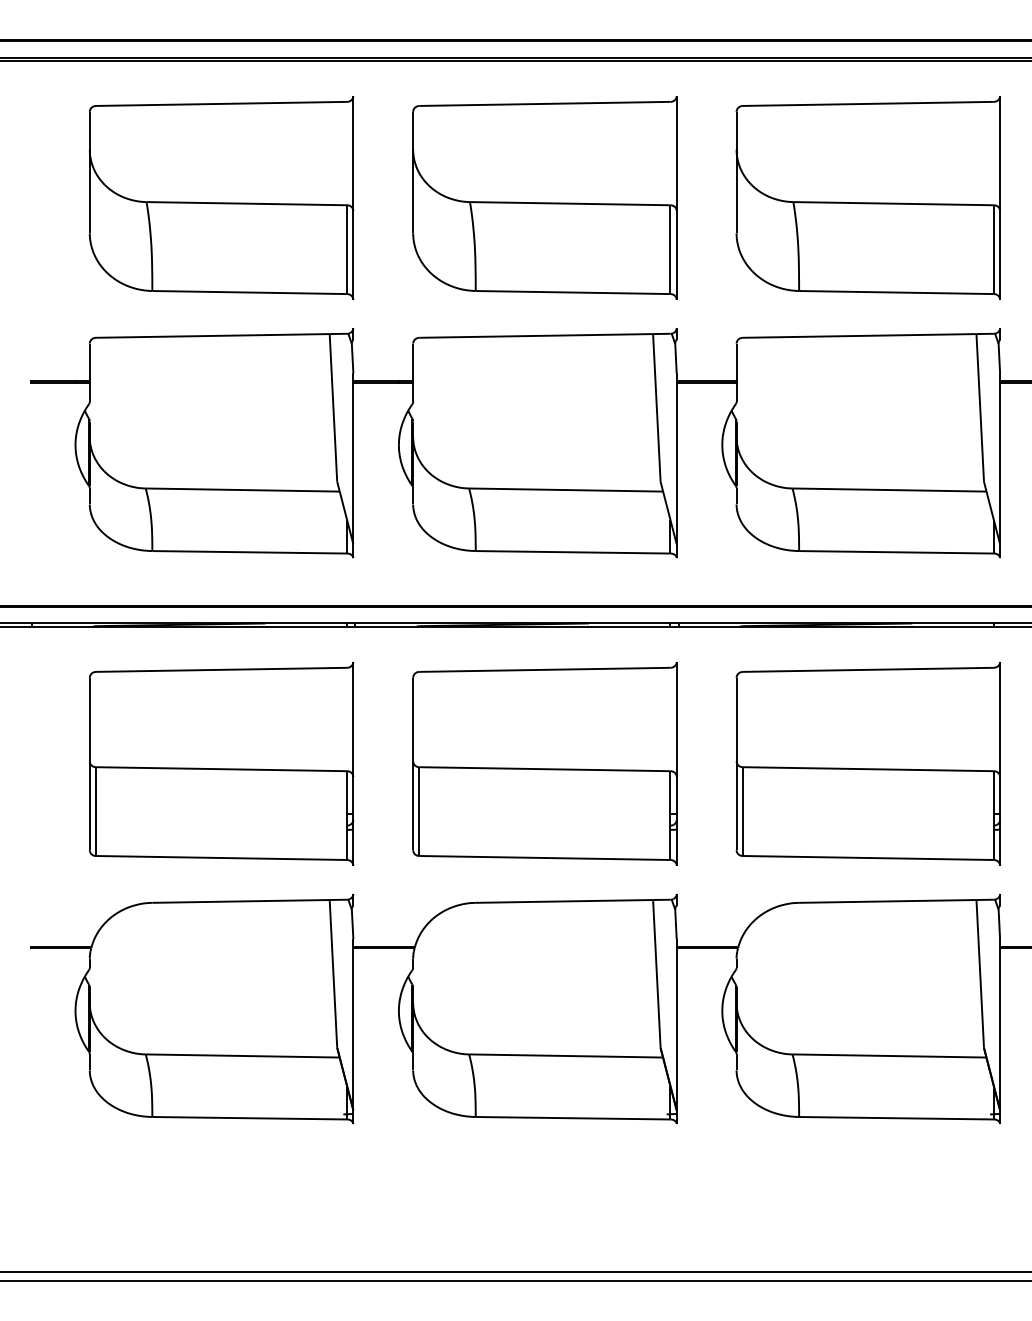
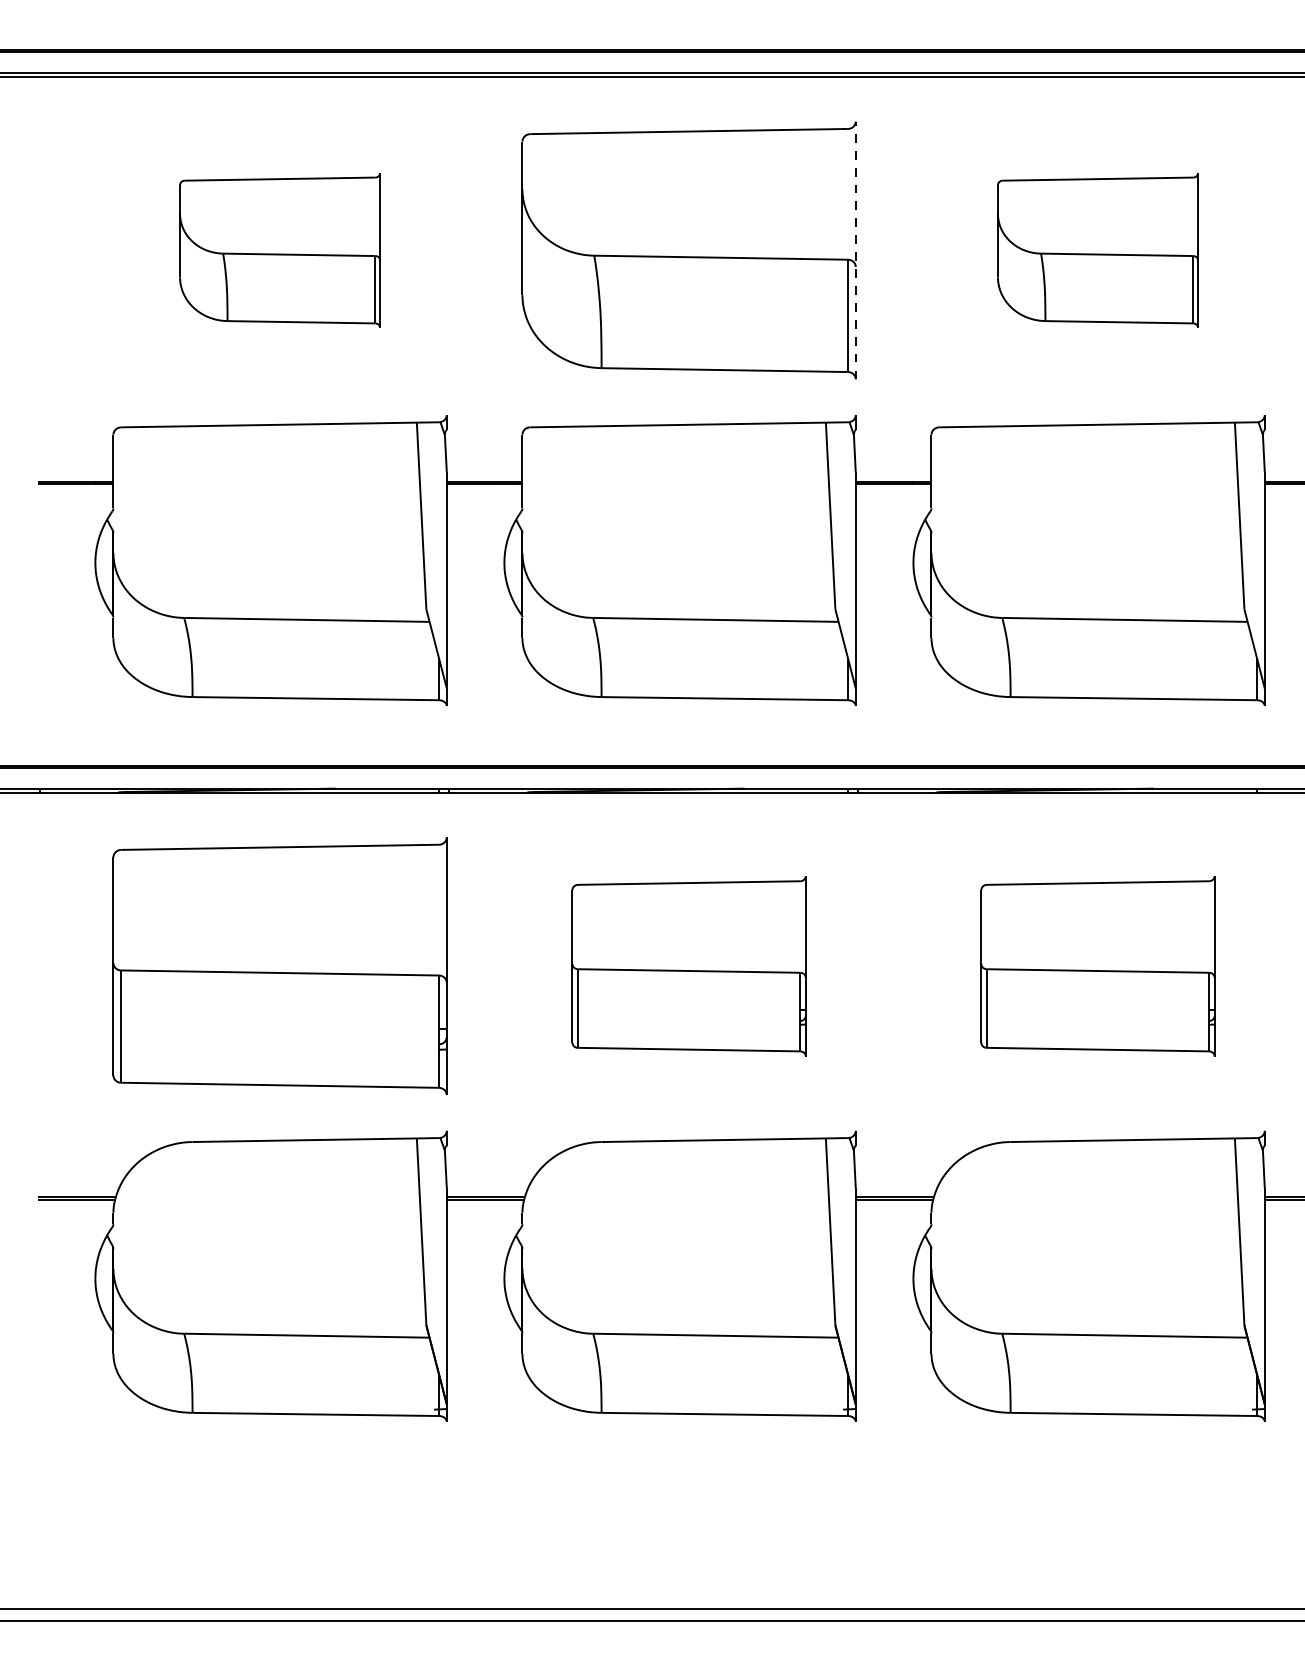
part: (221, 197) -> (280, 249), size x0.6
line: (676, 197) -> (855, 249), solid -> dashed
part: (867, 197) -> (1097, 249), size x0.6
part: (544, 763) -> (688, 965), size x0.7
part: (867, 763) -> (1097, 965), size x0.7

